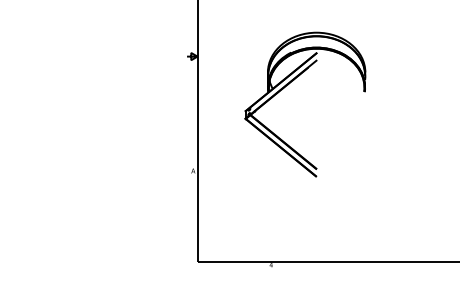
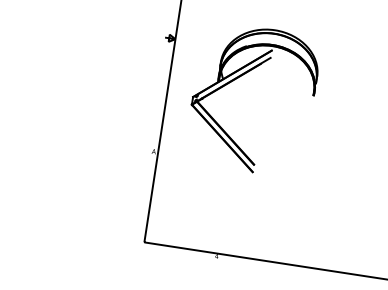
part: (288, 85) -> (239, 78), moved

